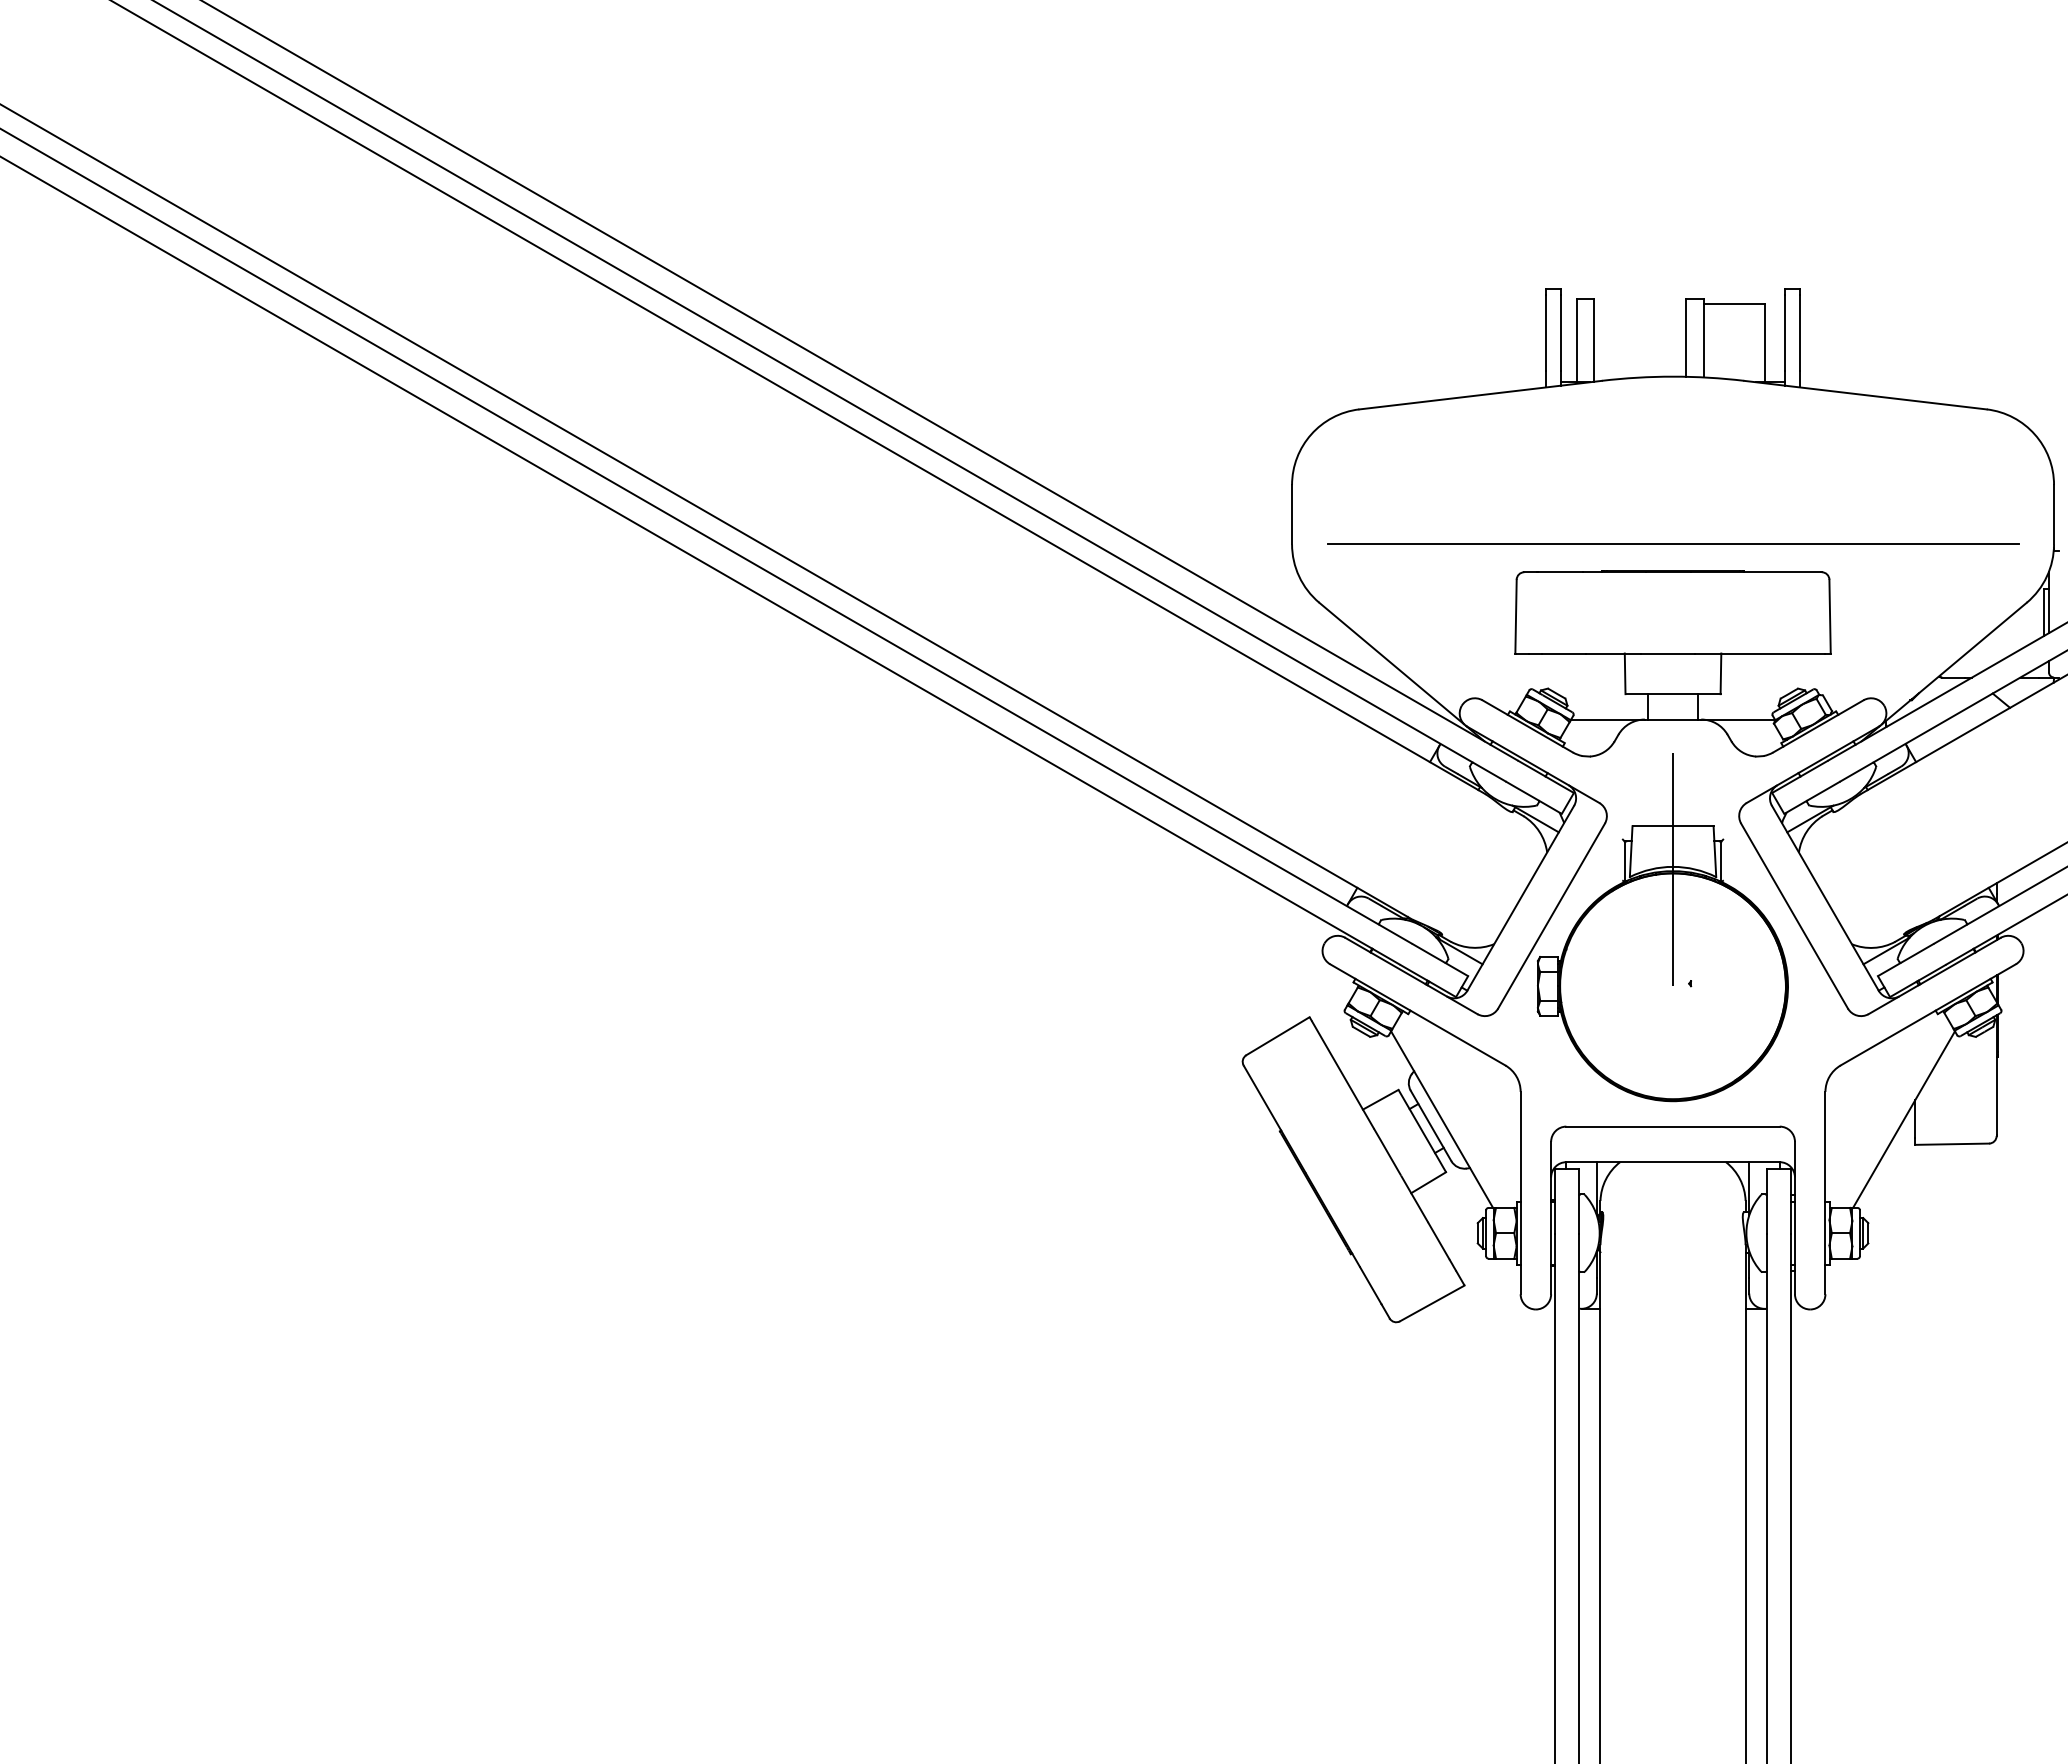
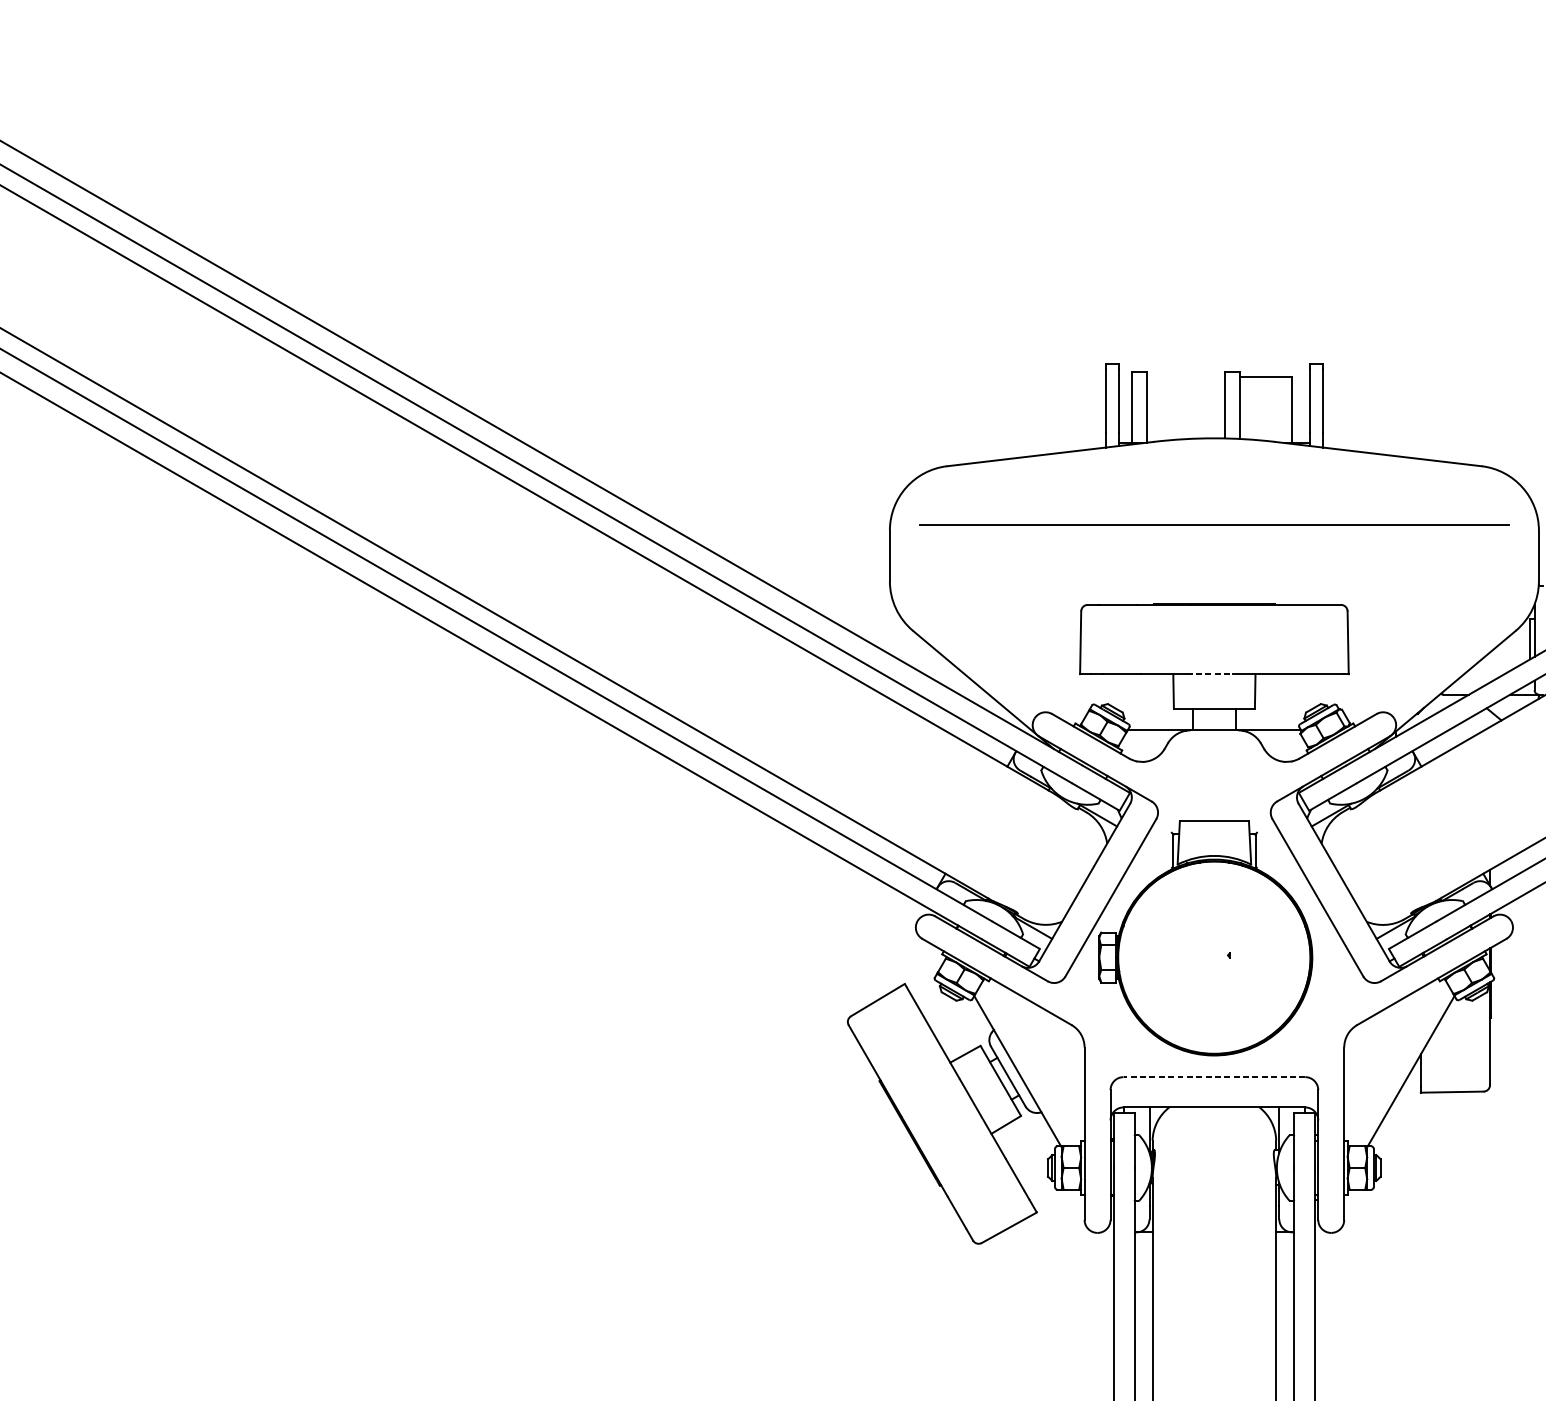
line: (1673, 543) -> (1214, 524), moved
line: (1668, 653) -> (1210, 674), solid -> dashed
line: (1673, 869) -> (1214, 858), removed
line: (1673, 1126) -> (1214, 1077), solid -> dashed

